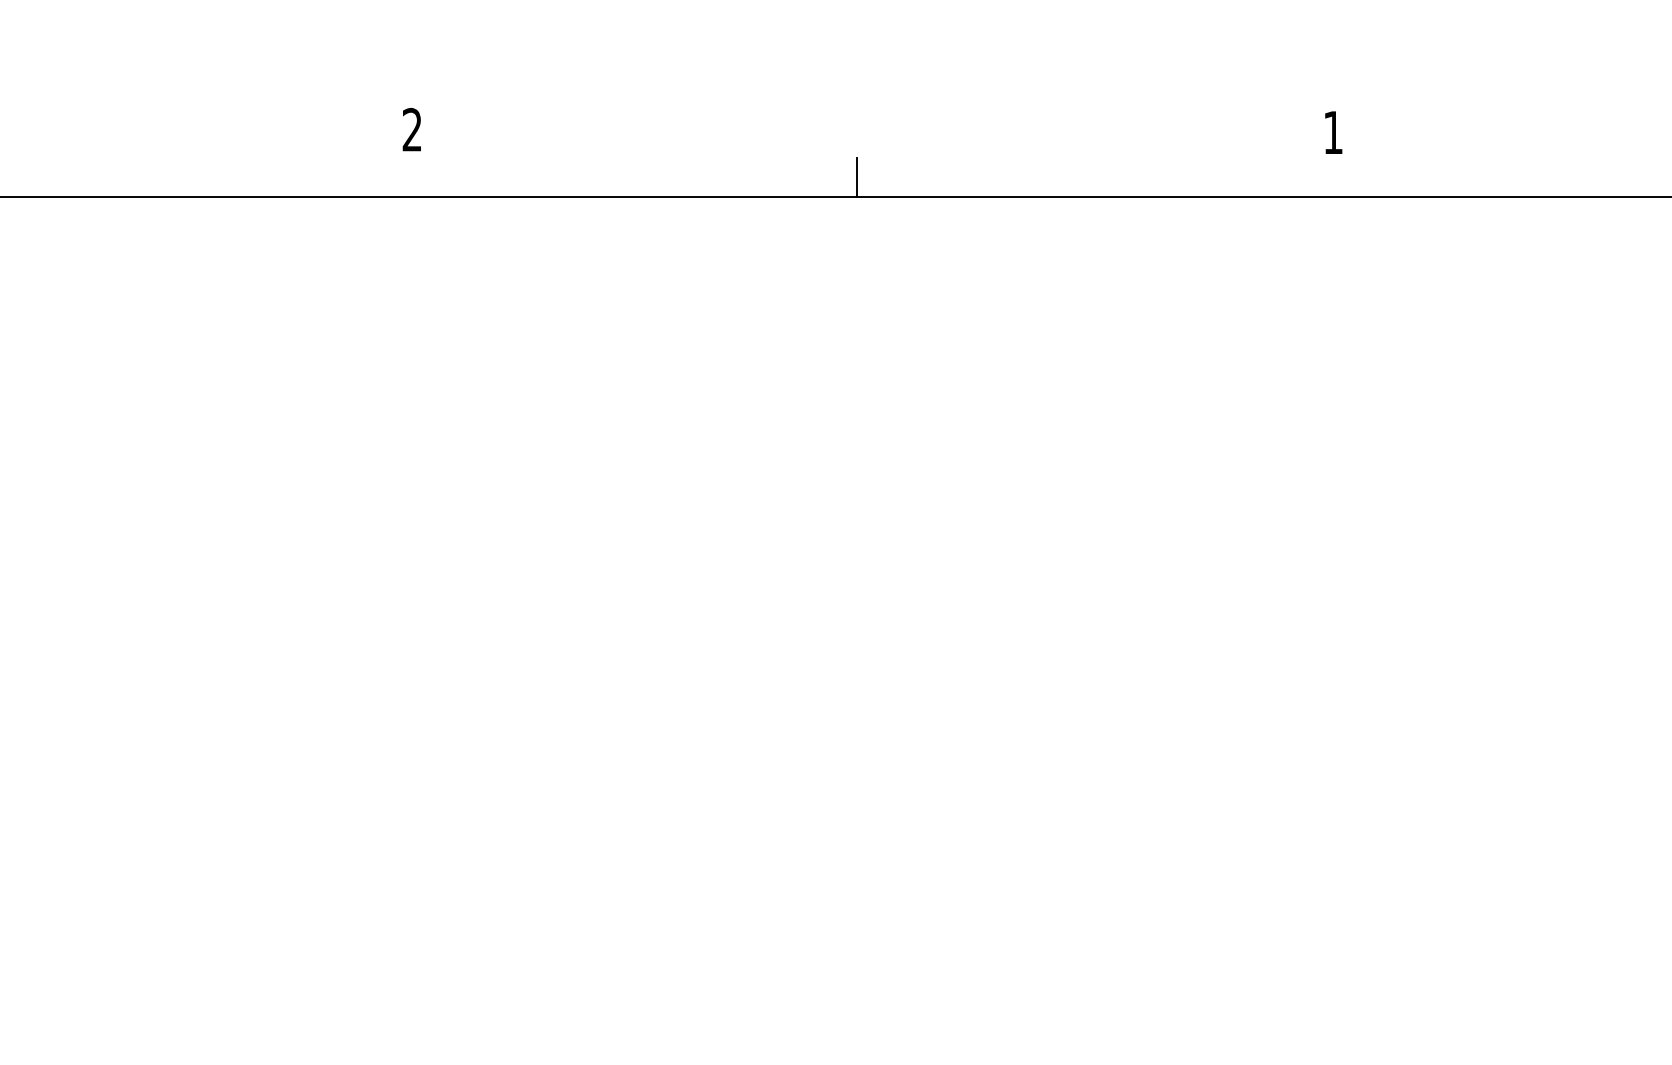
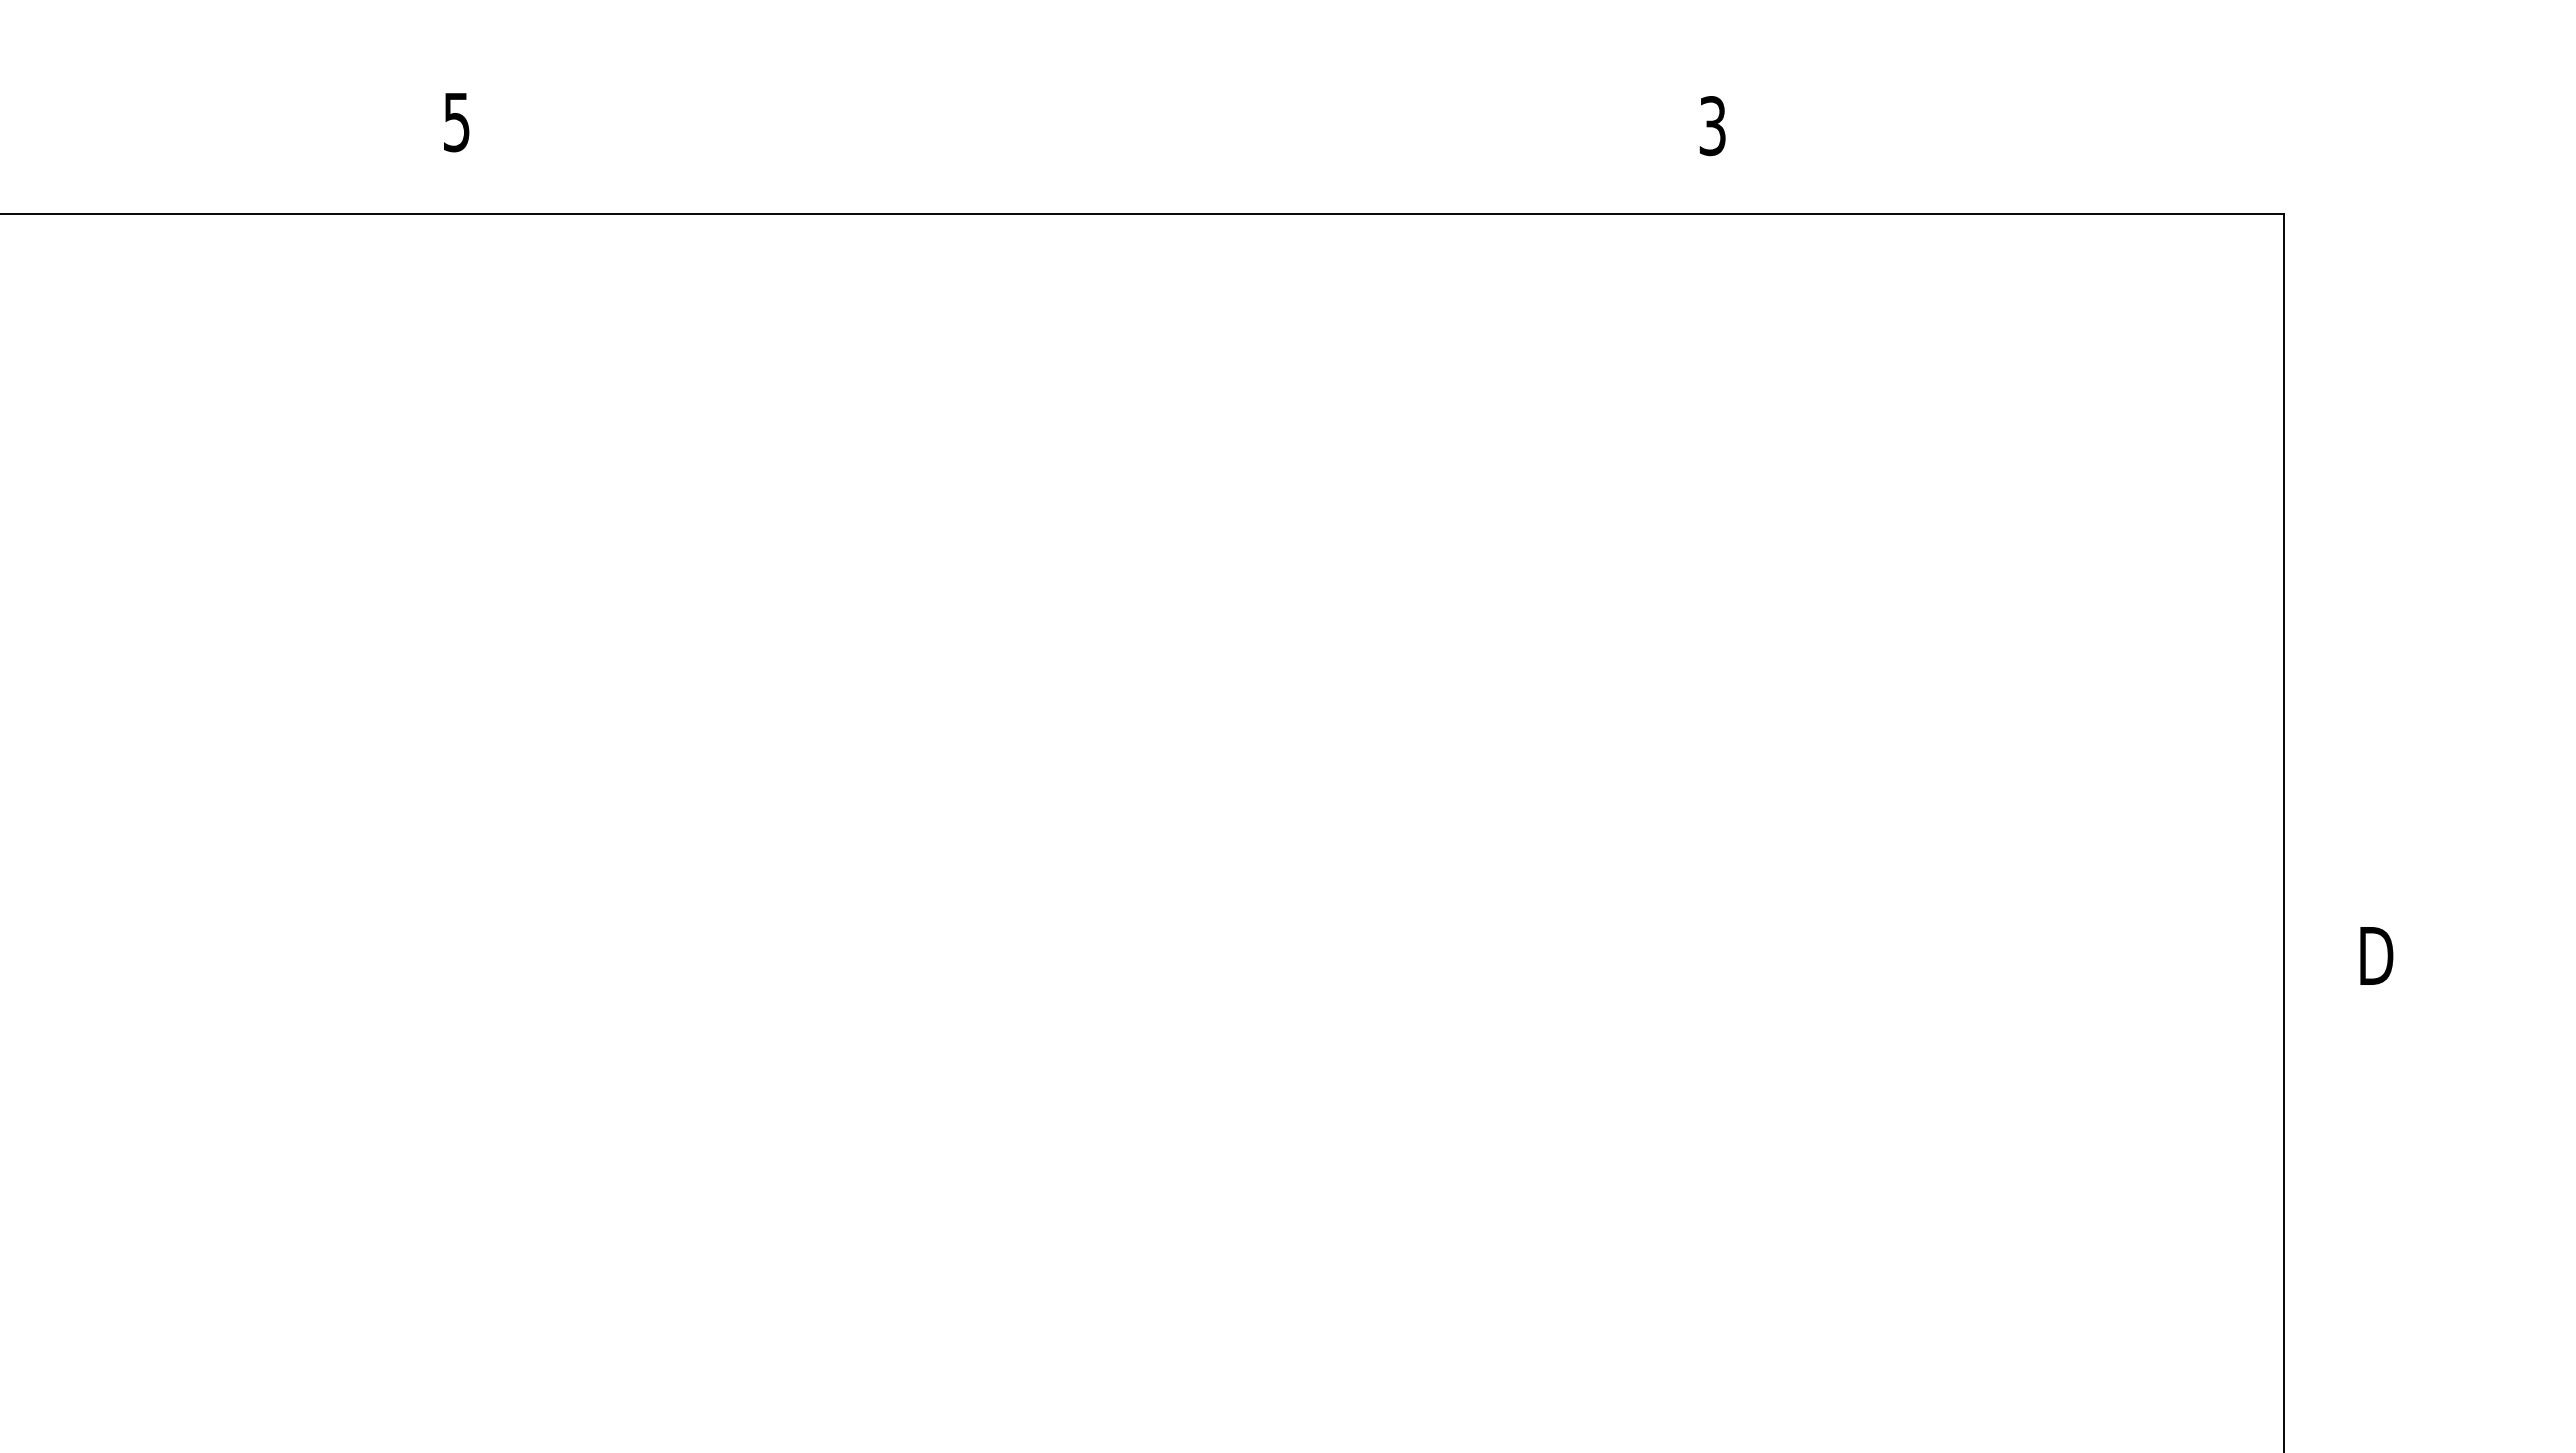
text: (412, 130) -> (456, 122), 2 -> 5
text: (1333, 133) -> (1712, 126), 1 -> 3
line: (857, 177) -> (1063, 186), removed

